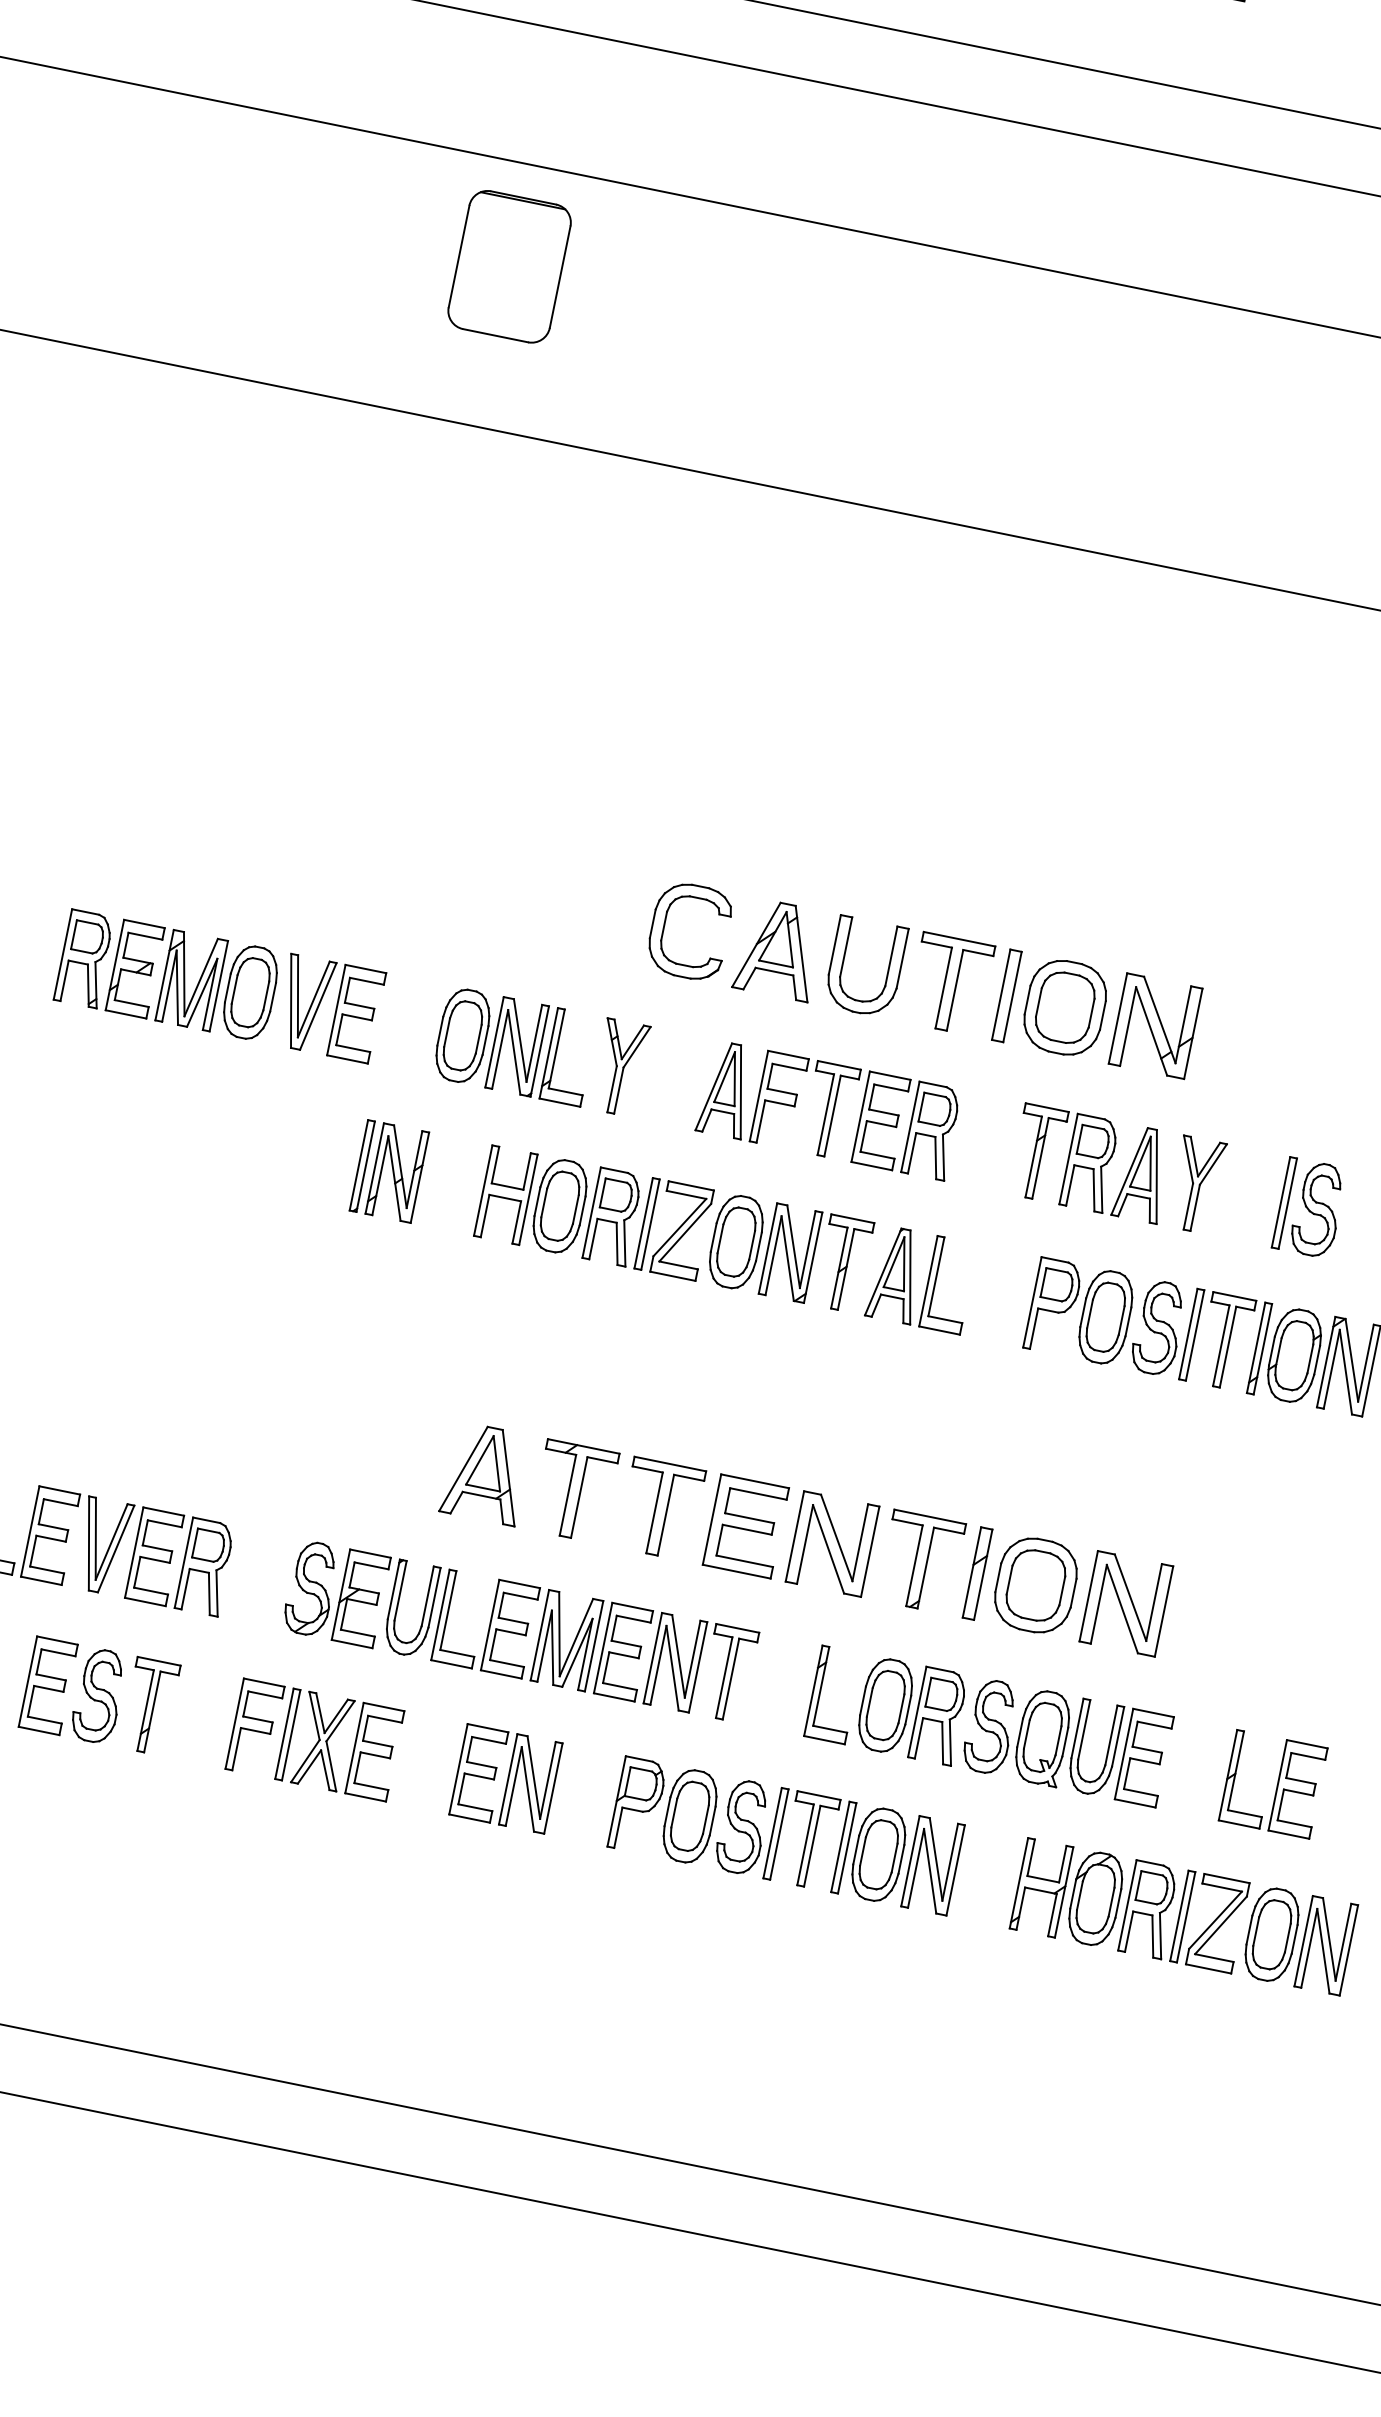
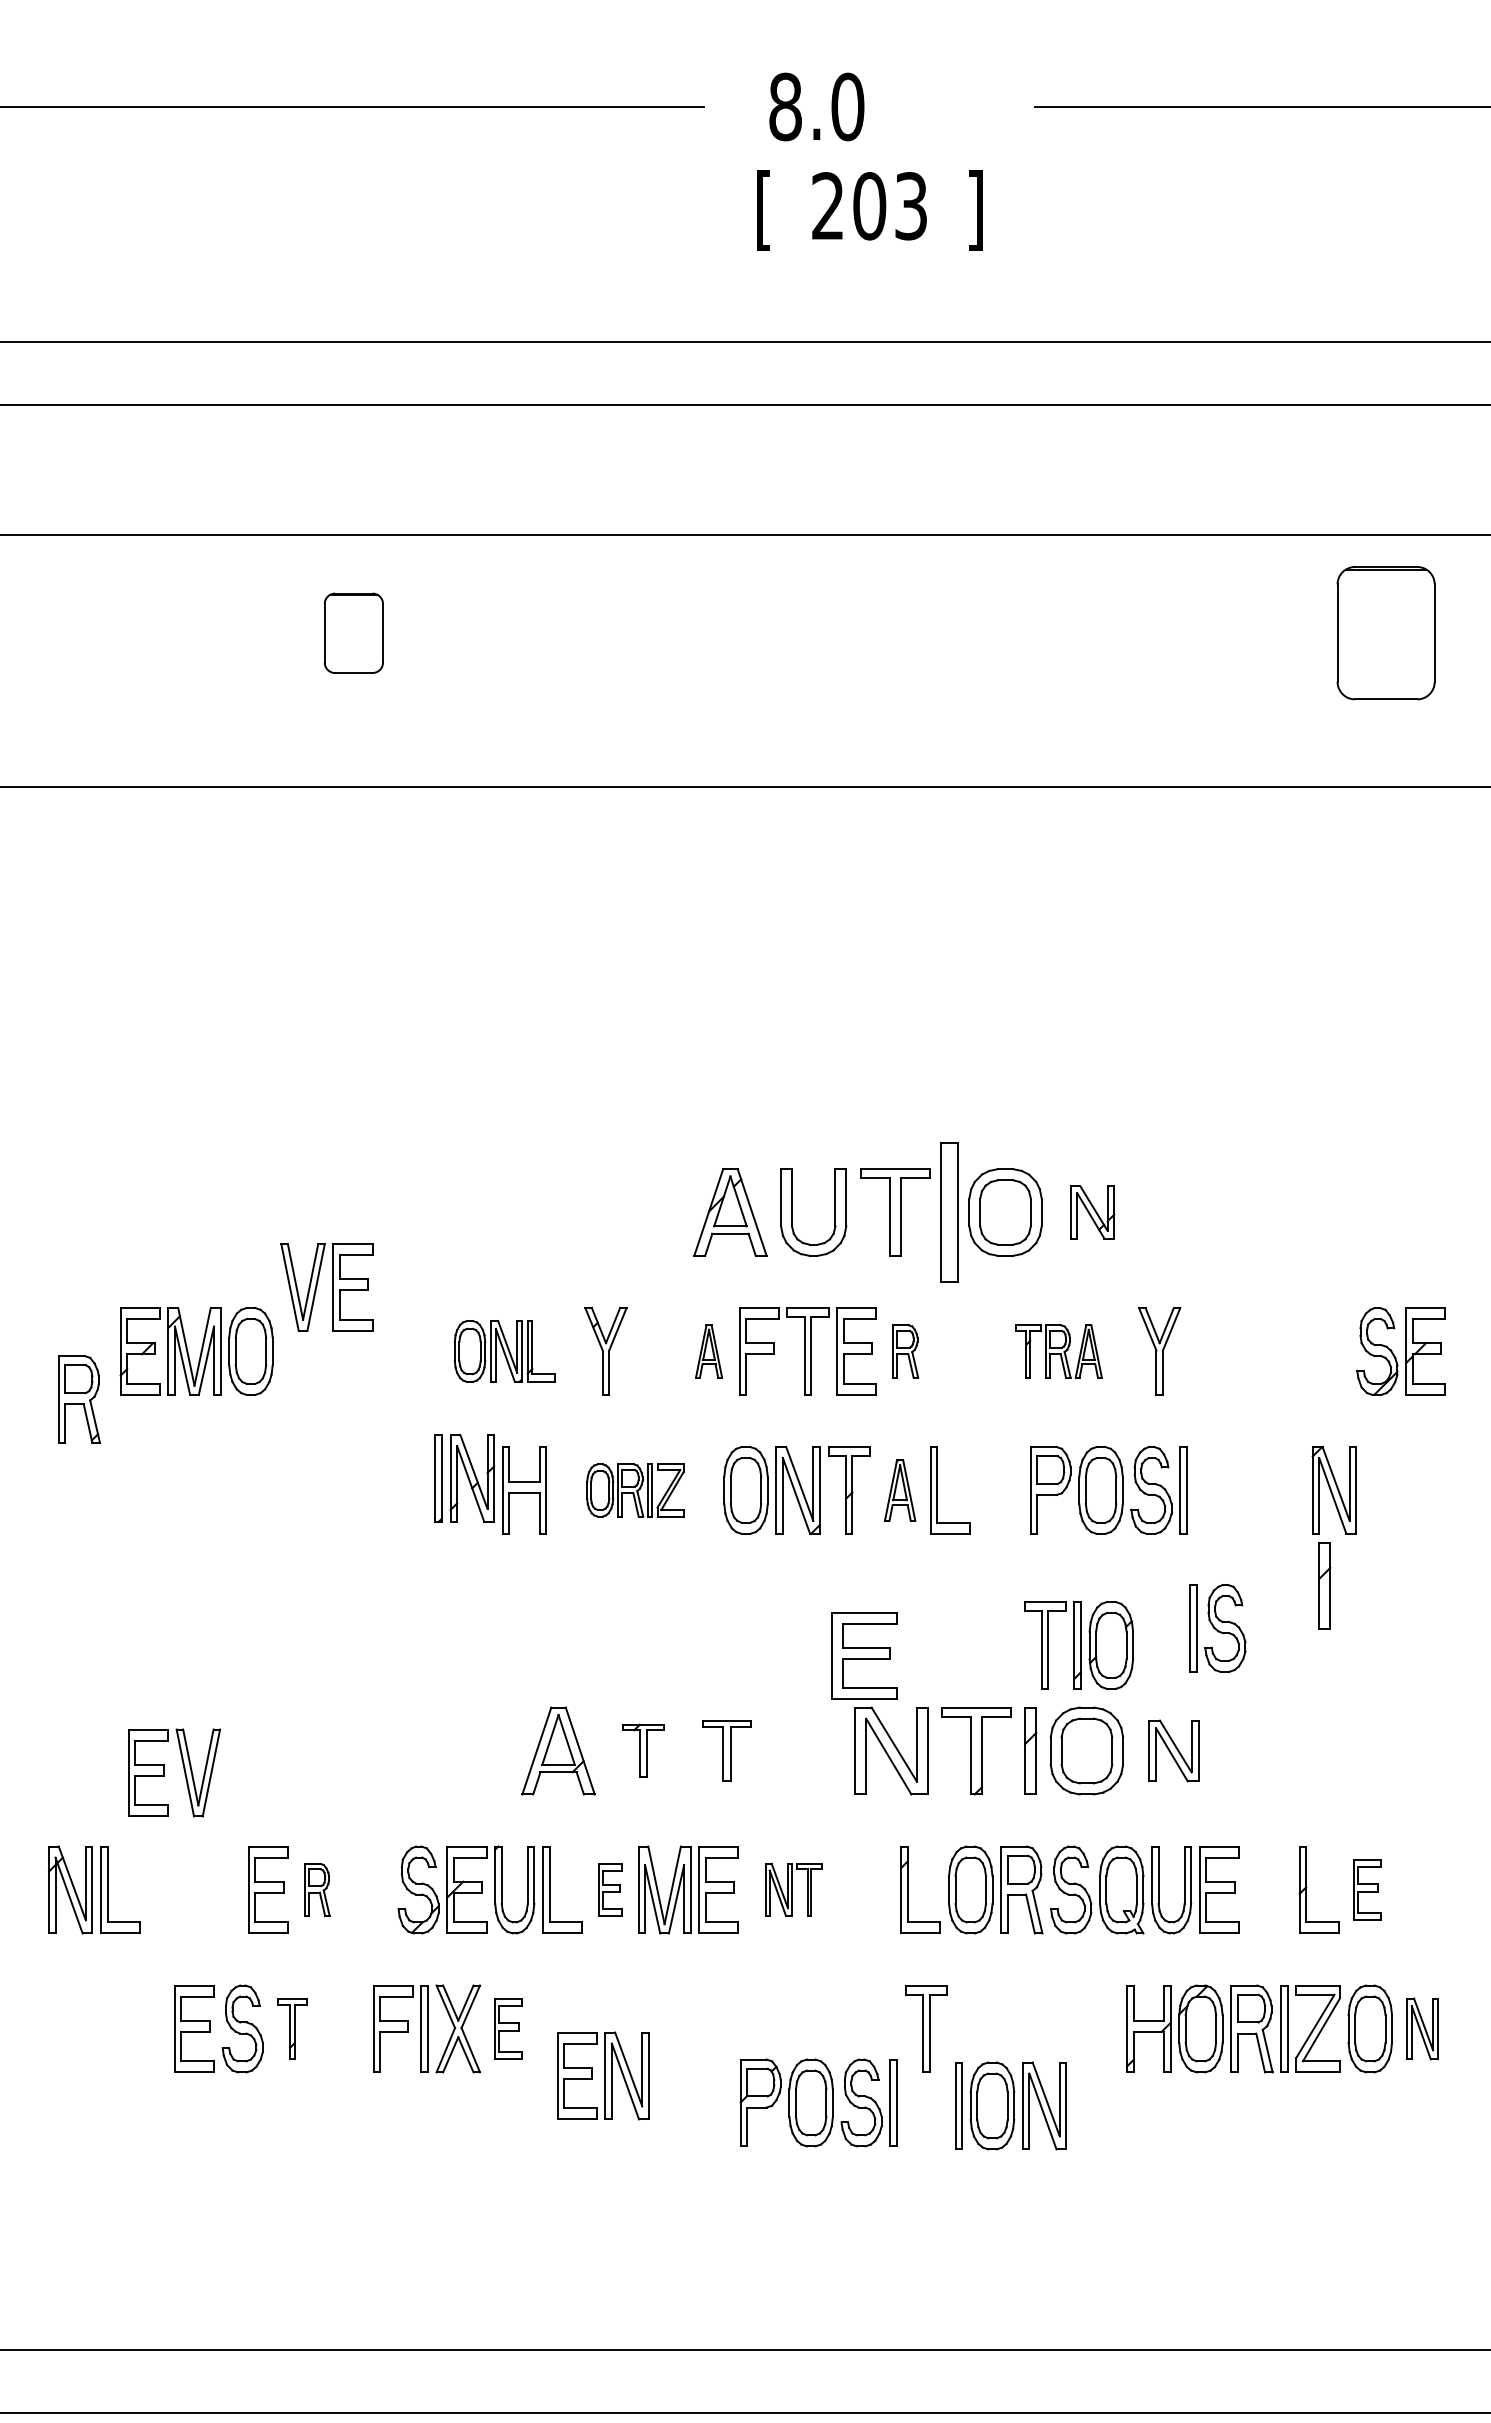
part: (509, 267) -> (353, 633), size x0.6
part: (664, 926) -> (620, 1212), removed
part: (84, 958) -> (79, 1399), moved
part: (1006, 995) -> (949, 1212), size x1.6
part: (329, 1008) -> (326, 1287), moved
part: (1155, 1026) -> (1092, 1212), size x0.6
part: (514, 1046) -> (504, 1351), size x0.7
part: (726, 1089) -> (708, 1351), size x0.6
part: (931, 1131) -> (905, 1351), size x0.6
part: (1090, 1163) -> (1058, 1351), size x0.6
part: (389, 1171) -> (464, 1478), moved
part: (1309, 1208) -> (1217, 1628), moved
part: (621, 1218) -> (635, 1490), size x0.6
part: (896, 1274) -> (899, 1490), size x0.7
part: (1260, 1348) -> (1078, 1645), moved
part: (1318, 1463) -> (1324, 1585), added
part: (574, 1491) -> (643, 1750), size x0.6
part: (660, 1508) -> (726, 1750), size x0.7
part: (746, 1525) -> (864, 1655), moved
part: (87, 1539) -> (183, 1769), moved
part: (205, 1566) -> (317, 1889), size x0.6
part: (1126, 1603) -> (1173, 1750), size x0.7
part: (510, 1628) -> (610, 1889), size x0.6
part: (701, 1667) -> (793, 1889), size x0.6
part: (150, 1706) -> (292, 2028), size x0.7
part: (375, 1751) -> (508, 2028), size x0.7
part: (506, 1778) -> (603, 2075), moved
part: (1298, 1789) -> (1367, 1889), size x0.7
part: (697, 1817) -> (818, 2102), moved
part: (897, 1858) -> (1010, 2105), moved
part: (1326, 1945) -> (1422, 2028), size x0.7

